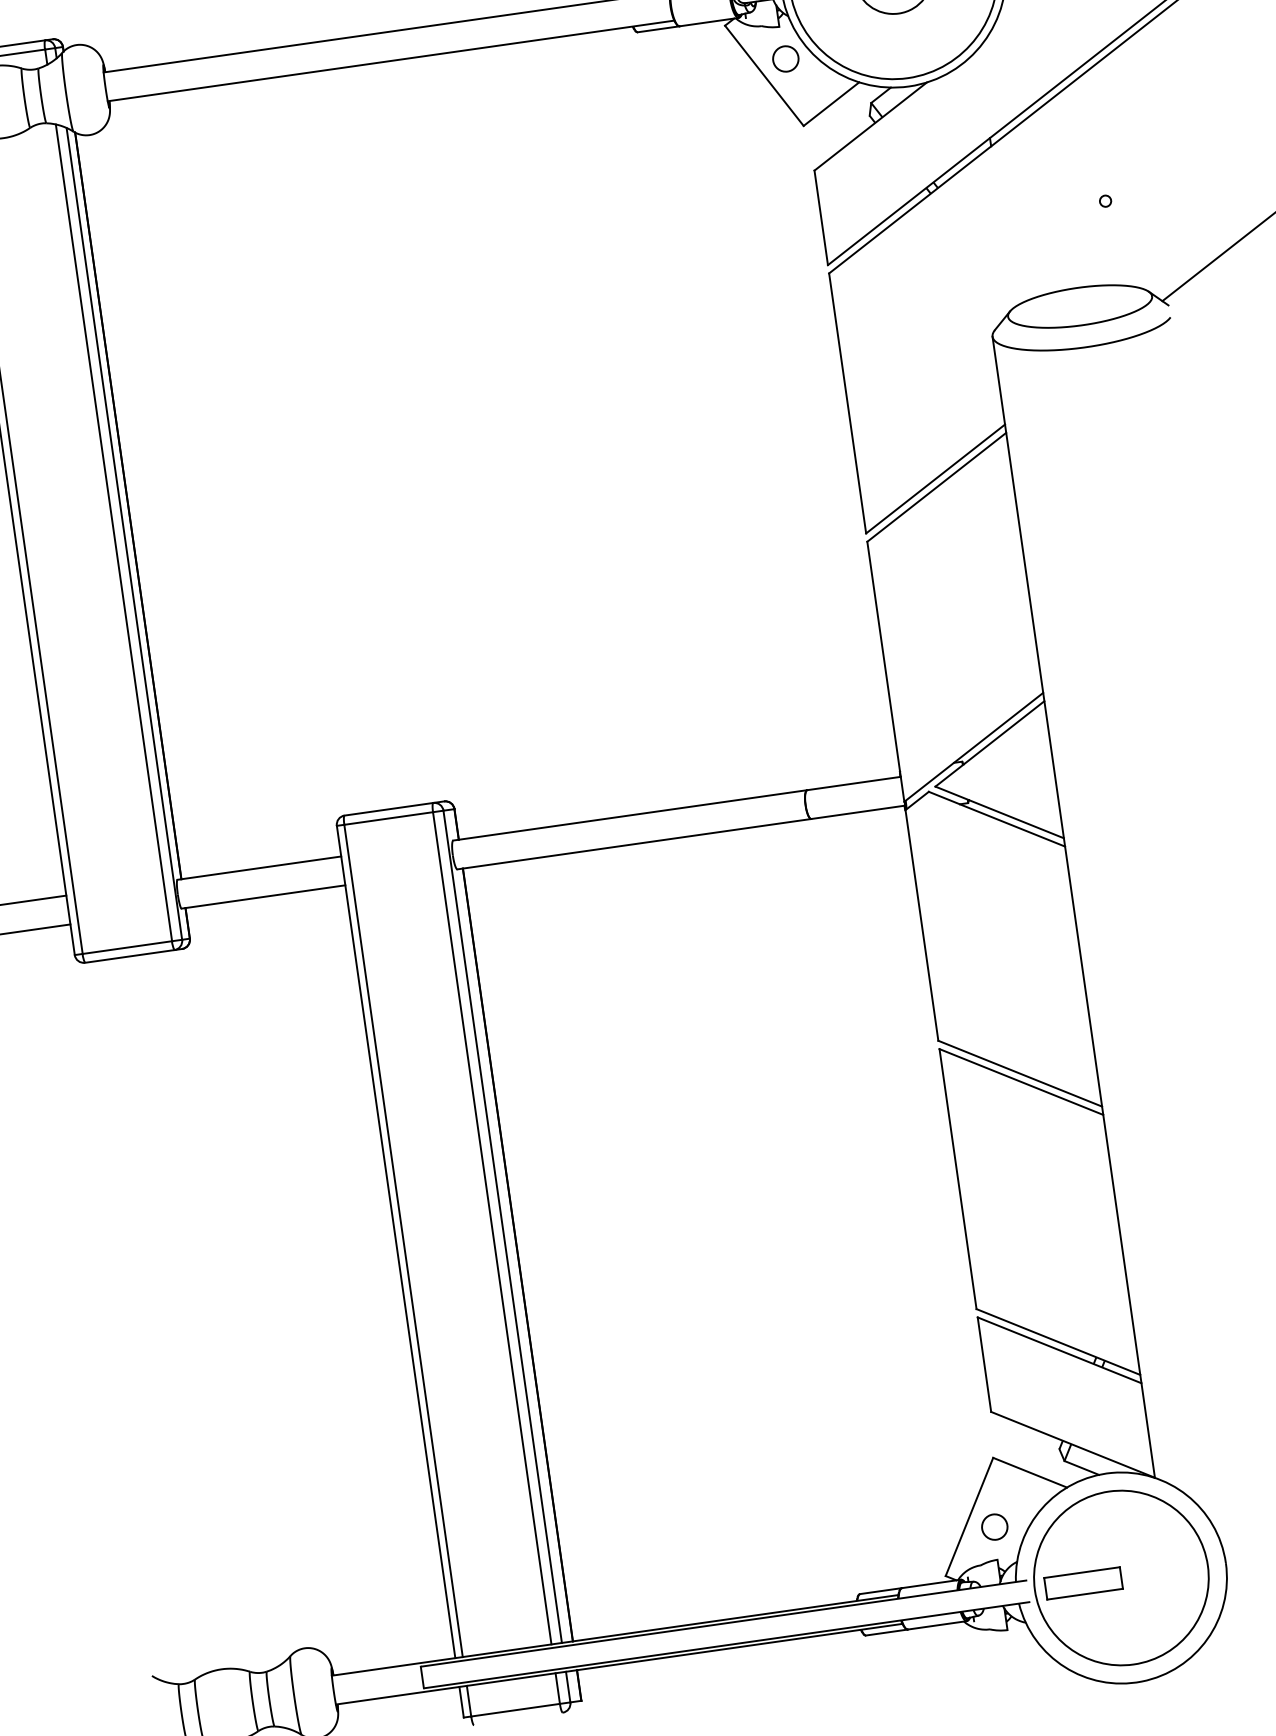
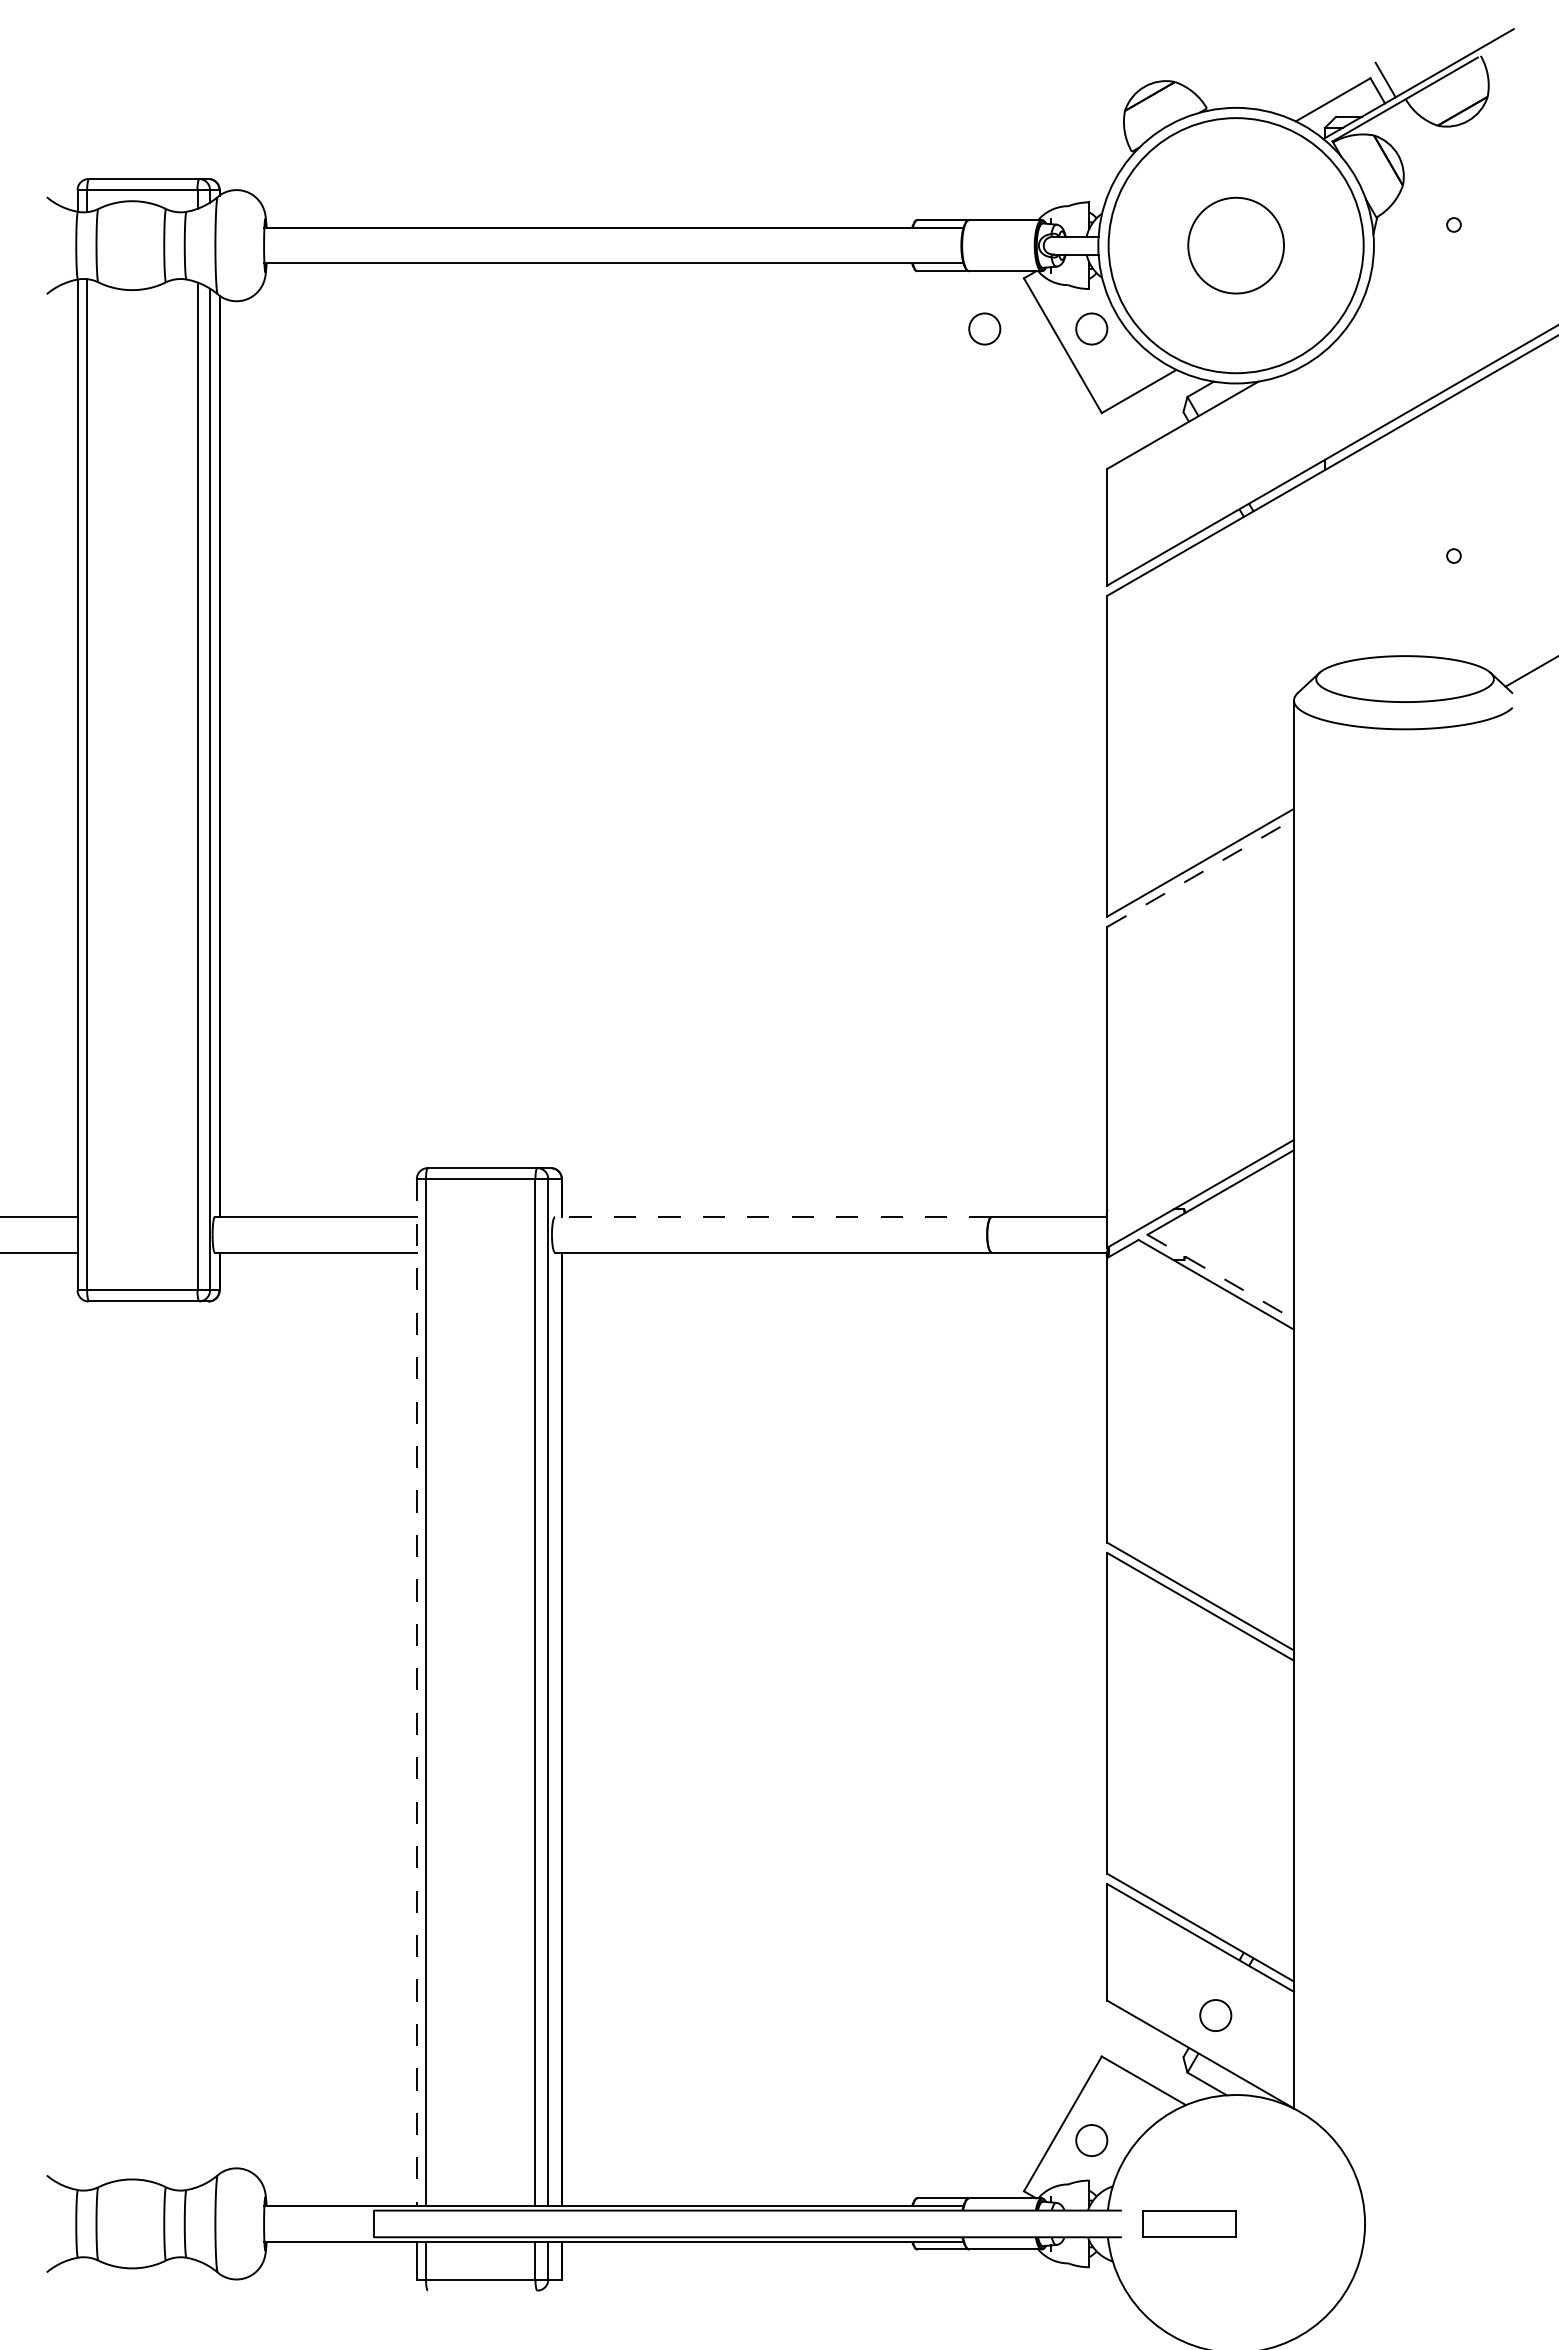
circle: (698, 70) -> (984, 328), added
line: (936, 487) -> (1200, 873), solid -> dashed
line: (999, 812) -> (1220, 1277), solid -> dashed
line: (629, 815) -> (772, 1217), solid -> dashed
line: (395, 1242) -> (416, 1693), solid -> dashed
circle: (1080, 1411) -> (1215, 2015), added
circle: (1120, 1577) -> (1235, 2223), removed

